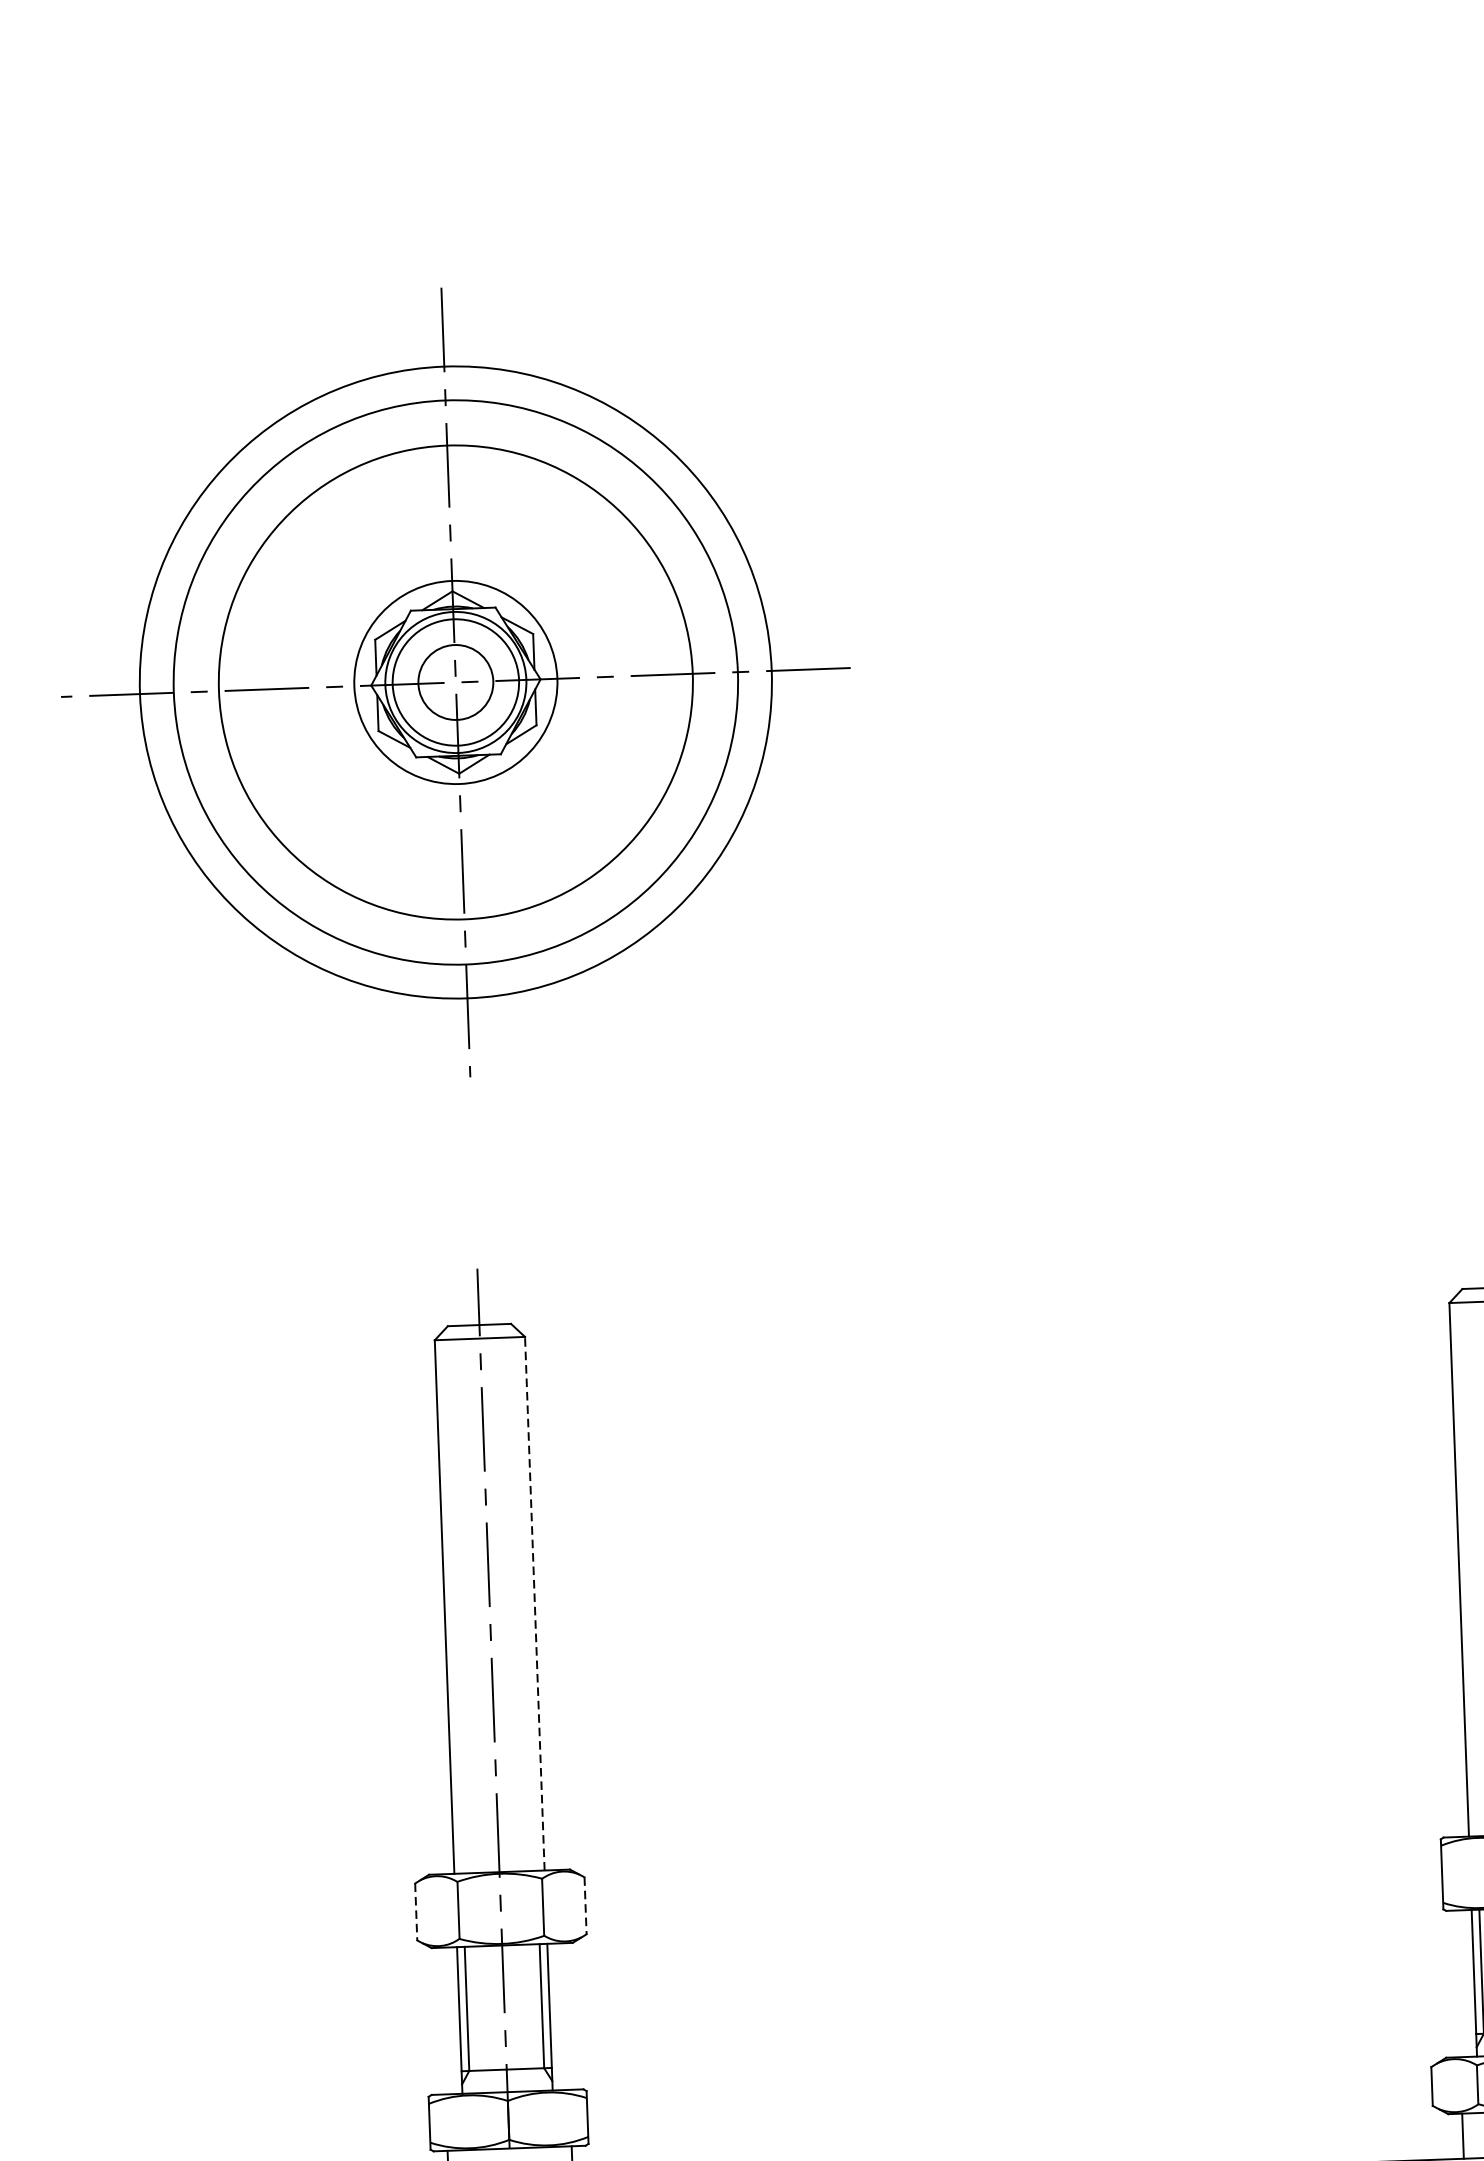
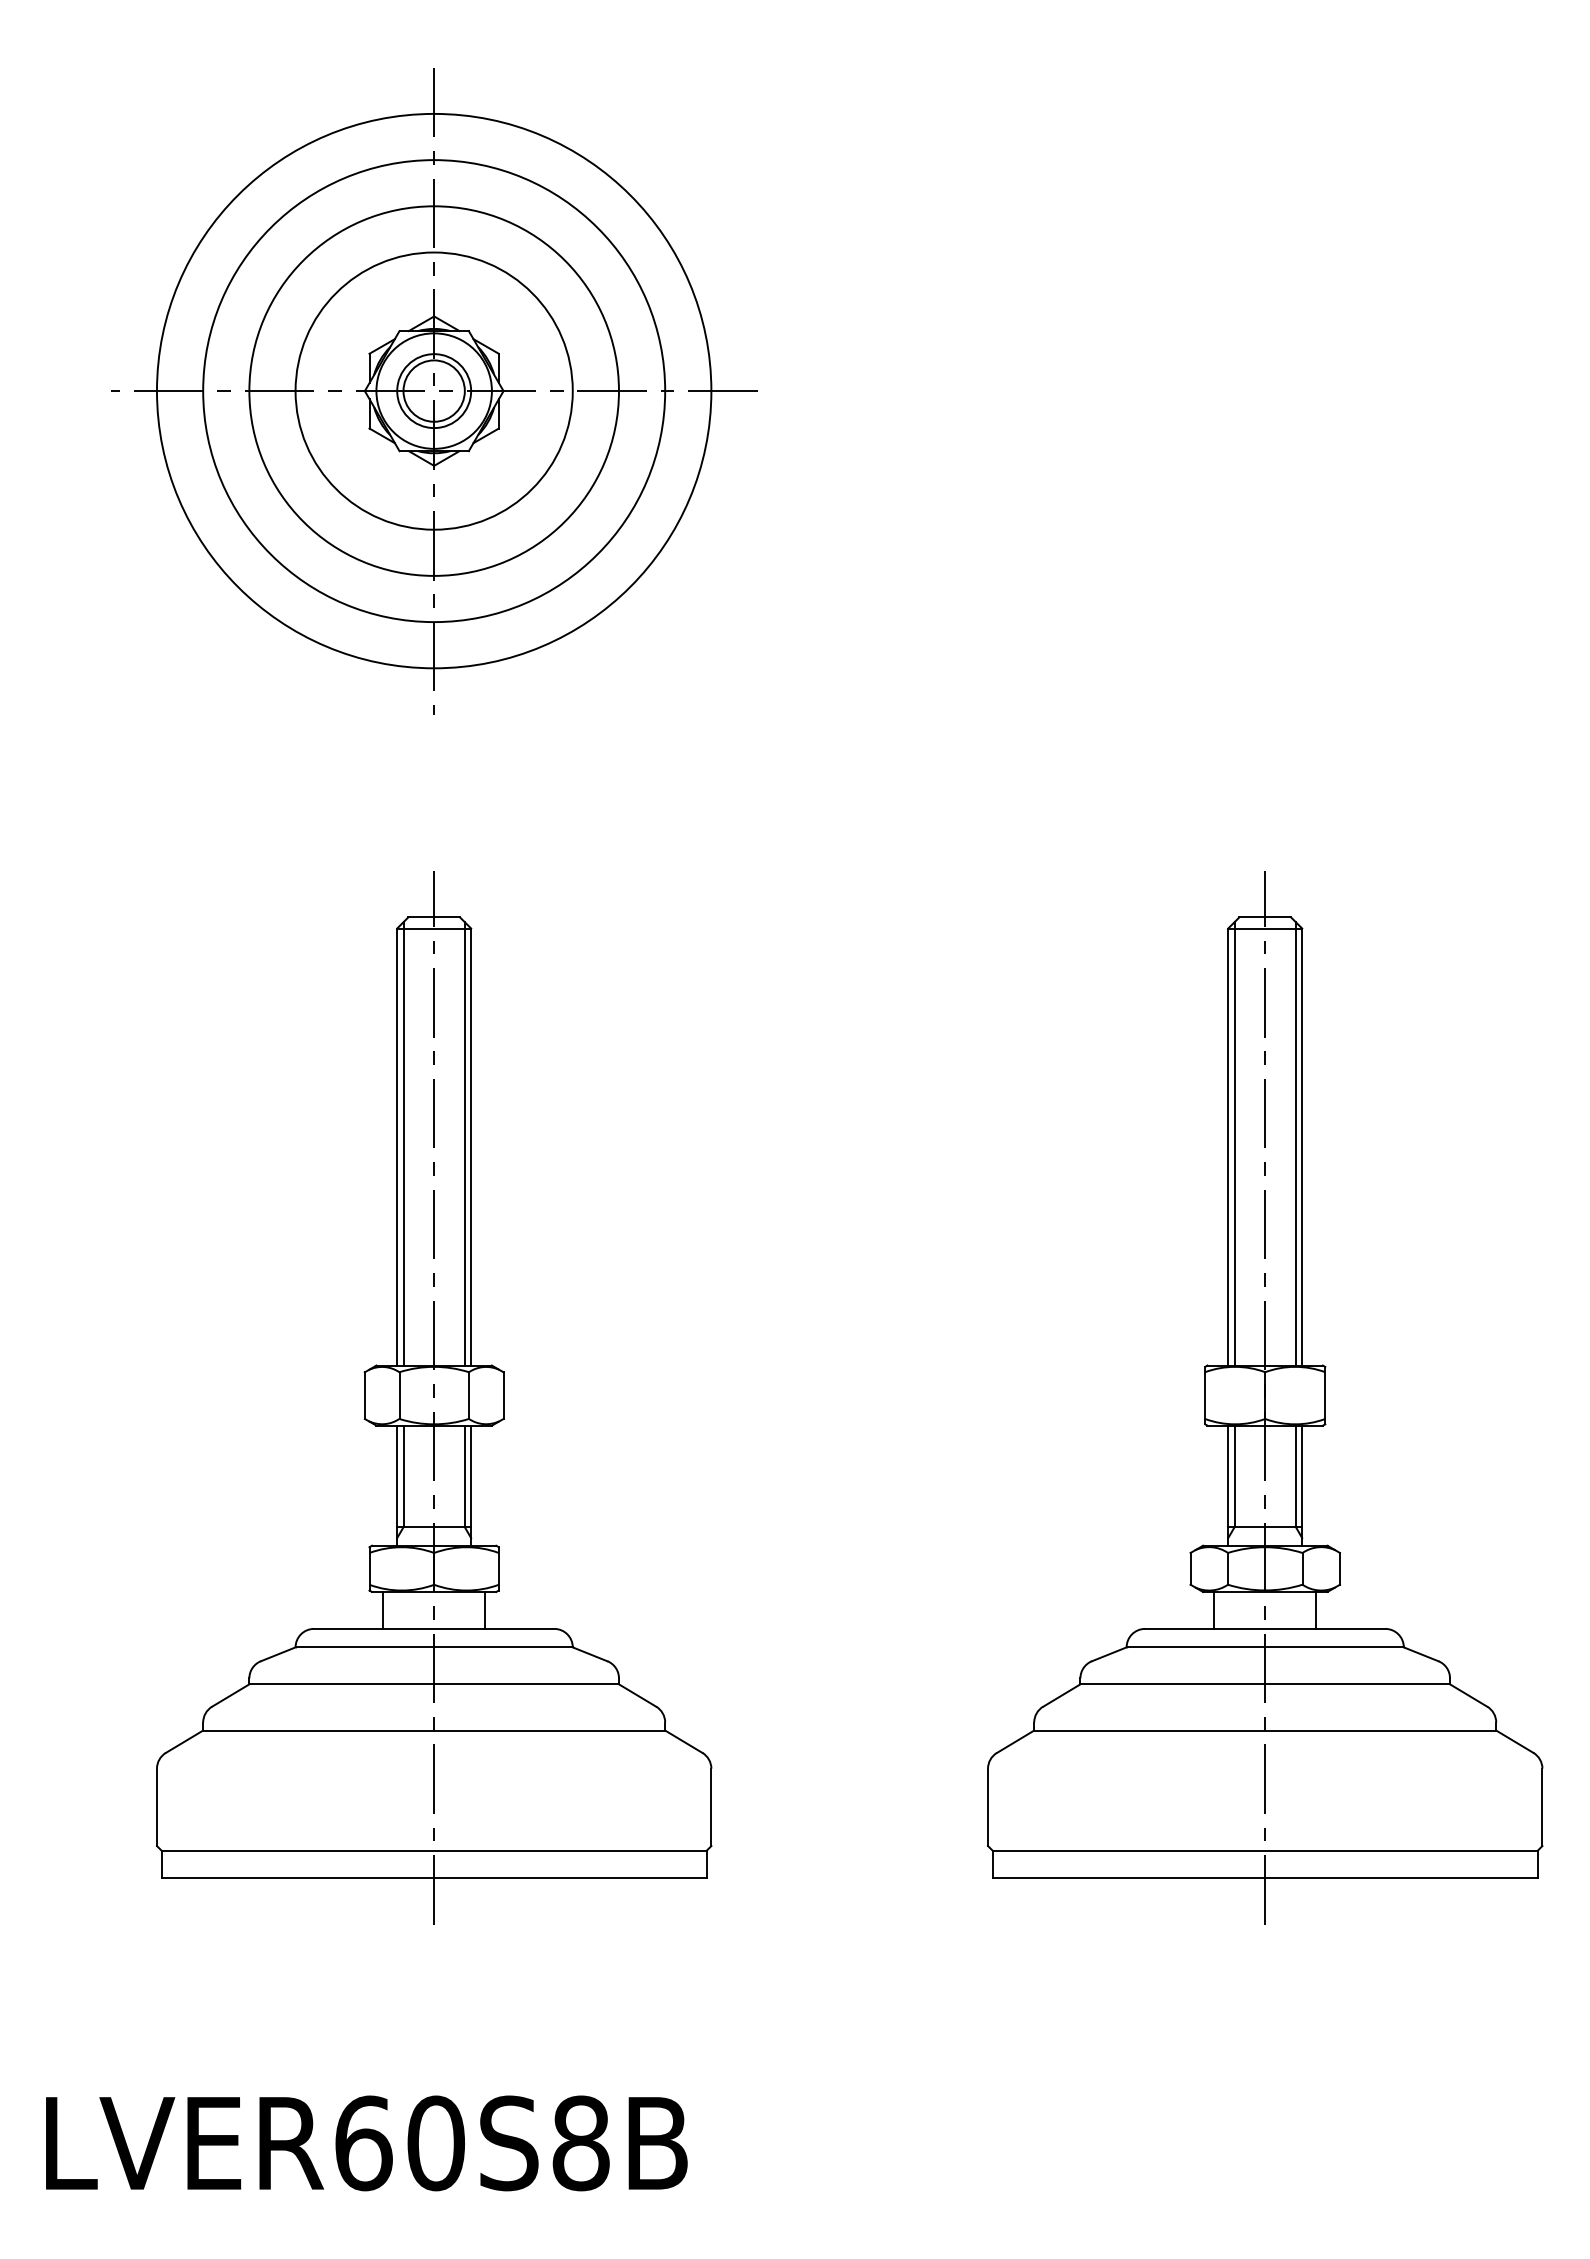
circle: (455, 681) -> (433, 390), size x0.71
circle: (455, 681) -> (433, 390), size x1.43
circle: (455, 681) -> (433, 390), size x1.67
circle: (456, 682) -> (434, 391), size x0.71
line: (1466, 1565) -> (1234, 1143), added
line: (526, 1599) -> (464, 1143), added
line: (452, 1602) -> (403, 1143), added
line: (535, 1604) -> (471, 1147), dashed -> solid
line: (585, 1906) -> (503, 1396), dashed -> solid
line: (415, 1913) -> (364, 1396), dashed -> solid

